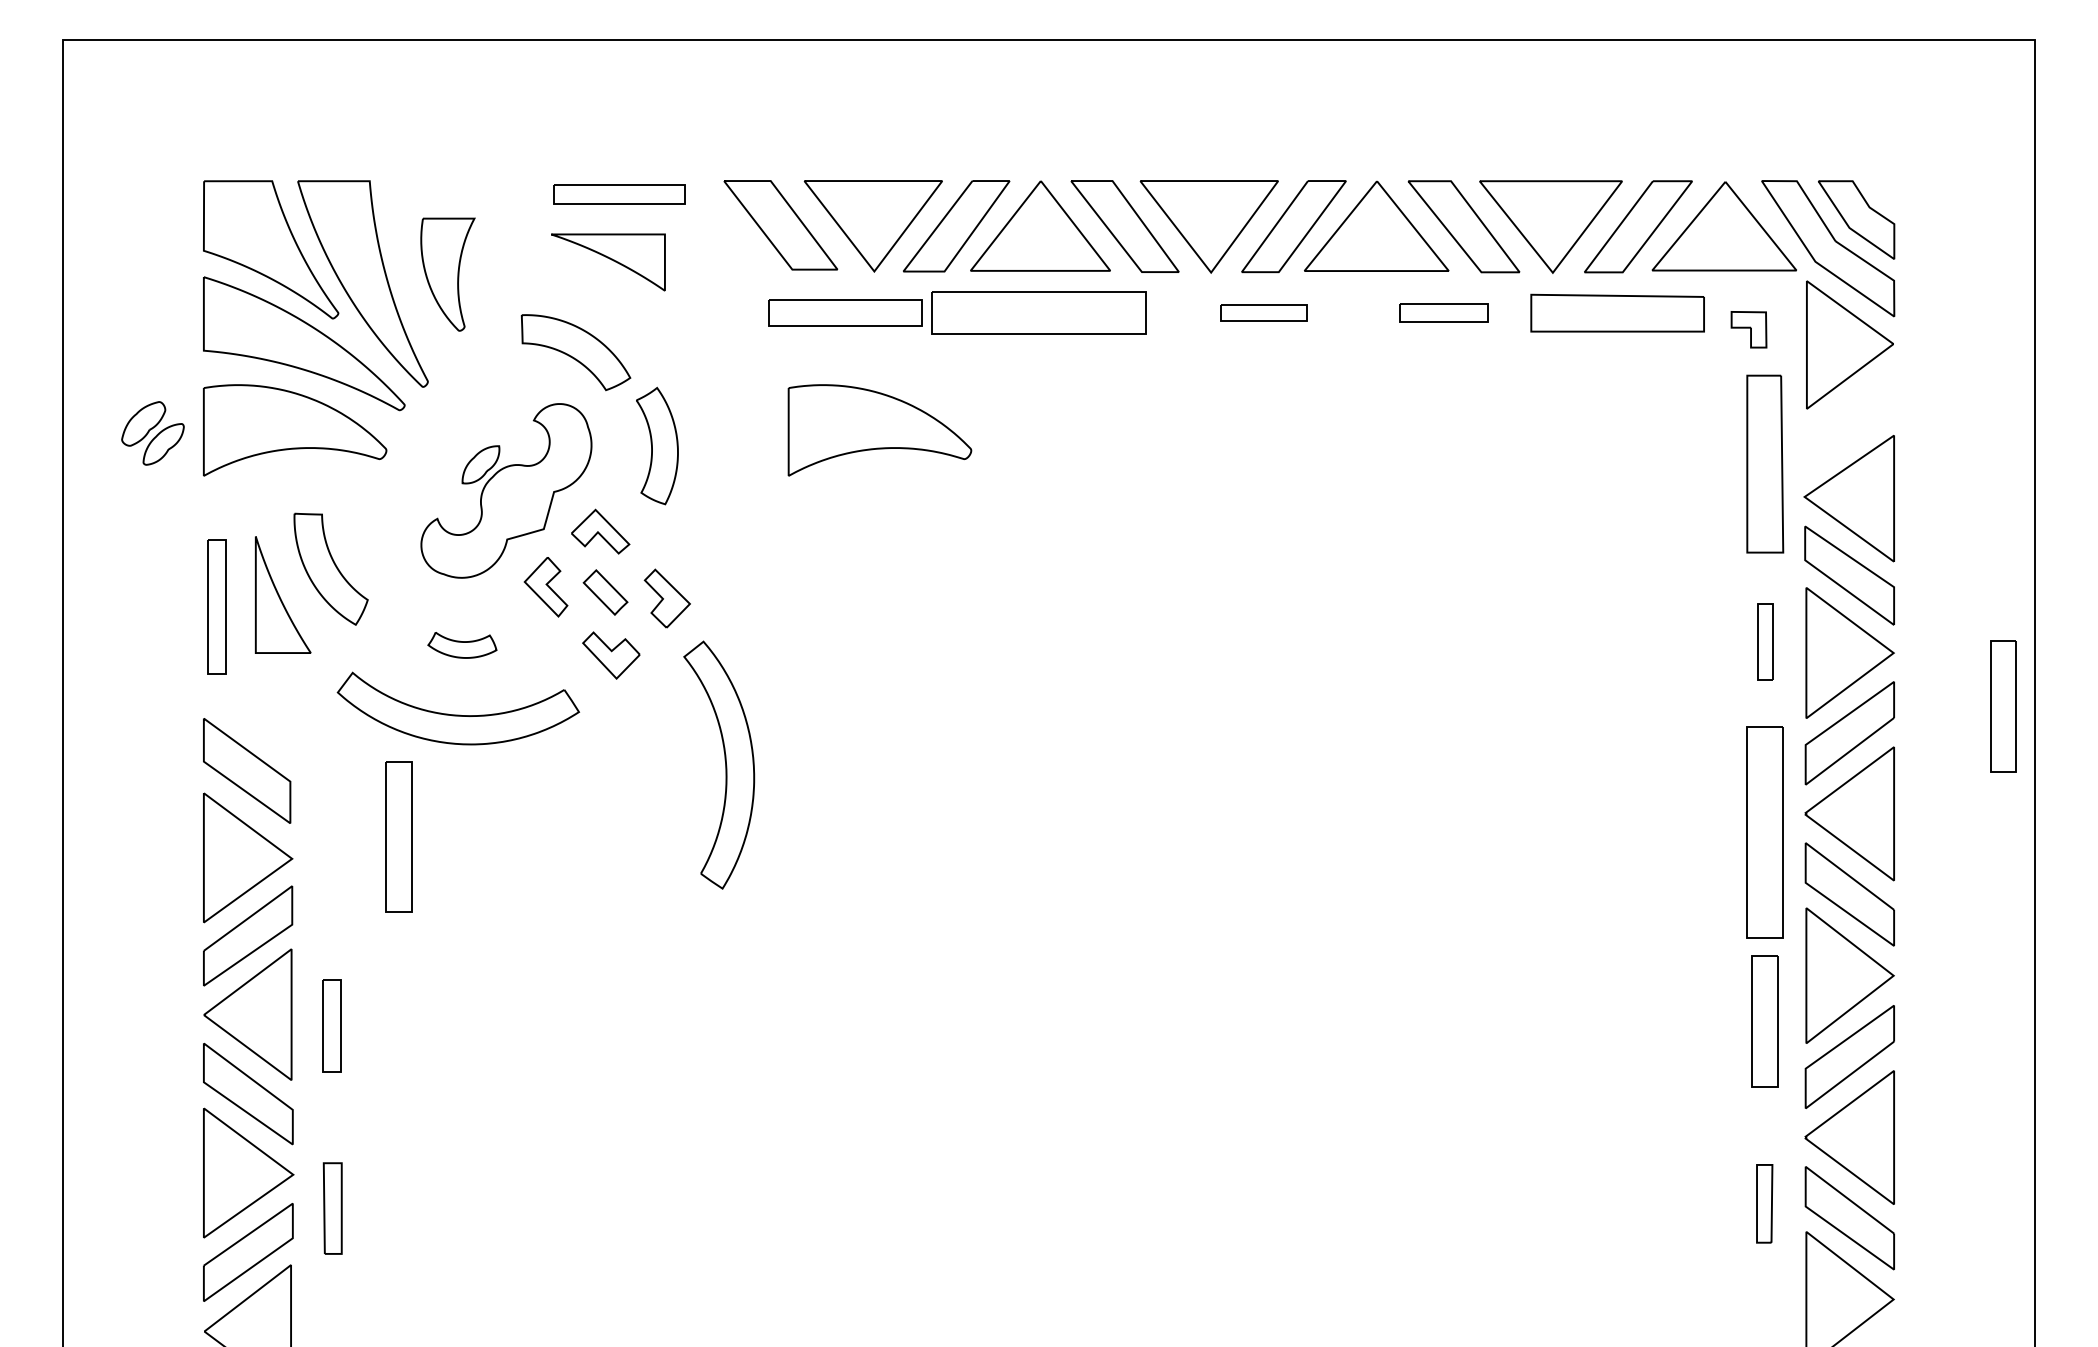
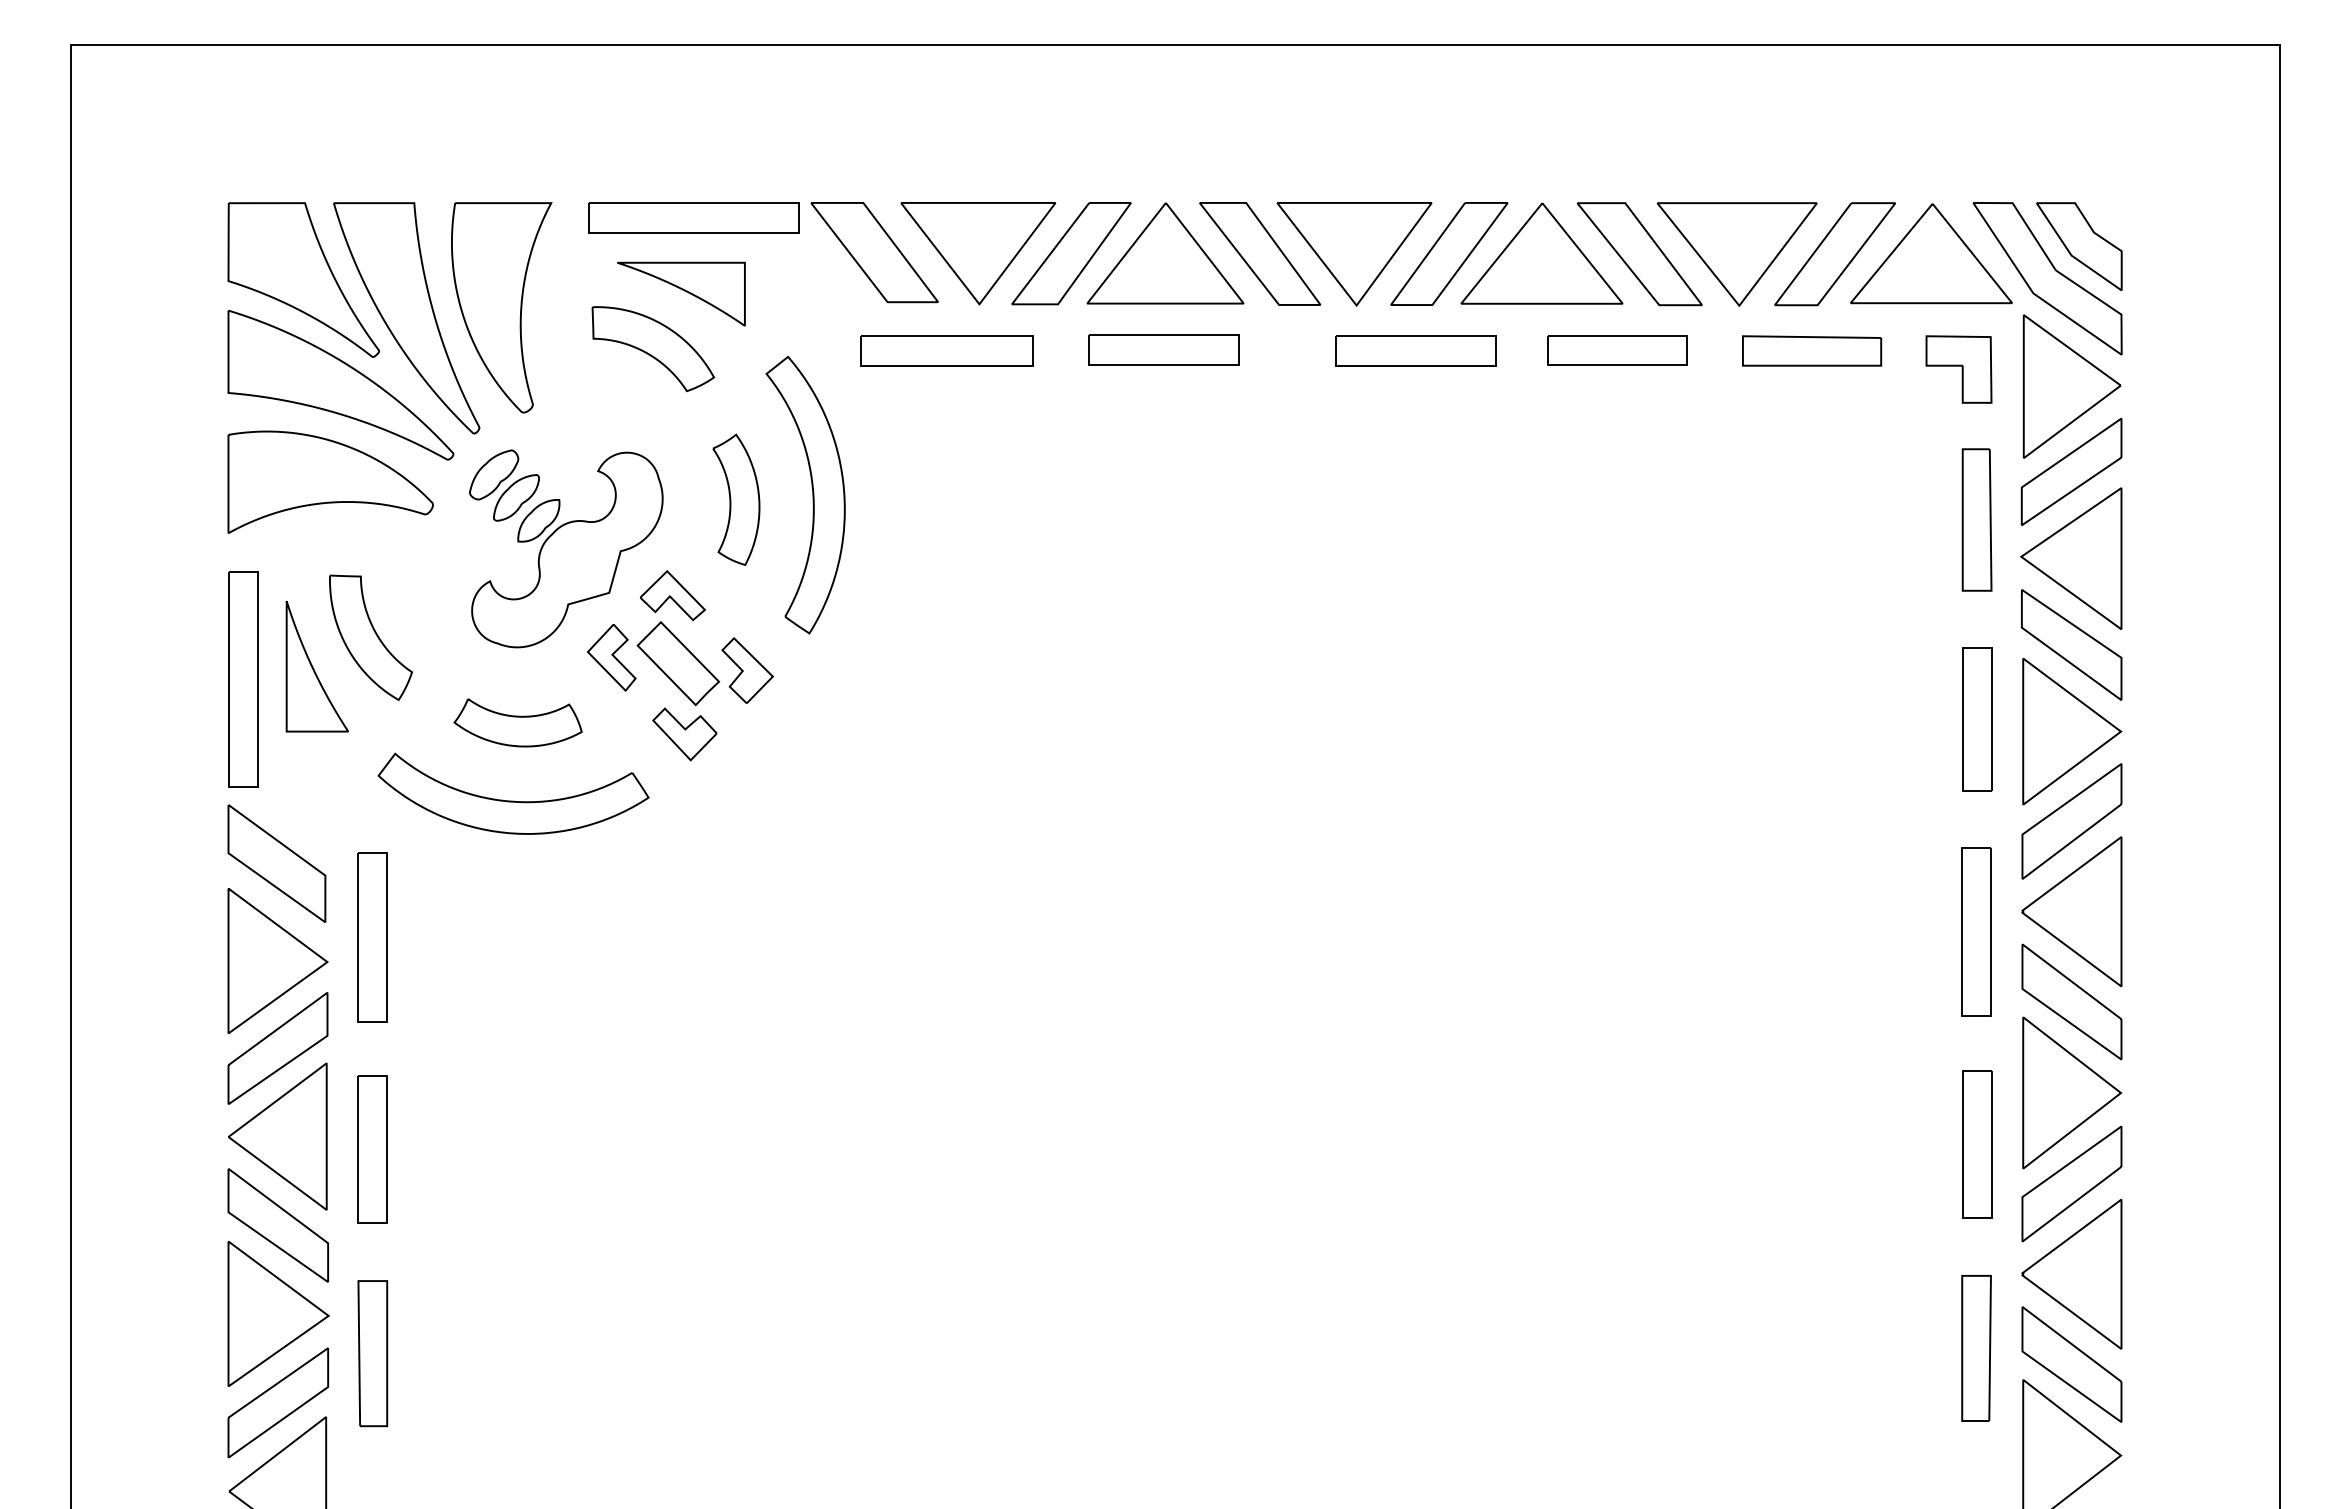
part: (619, 194) -> (693, 217), size x1.43
part: (447, 274) -> (501, 307), size x1.67
part: (1038, 311) -> (1163, 349), size x0.62
part: (1263, 312) -> (1415, 350), size x1.67
part: (1444, 312) -> (1617, 350), size x1.43
part: (1618, 312) -> (1812, 350), size x0.71
part: (1748, 329) -> (1958, 369), size x1.67
part: (576, 352) -> (653, 349), moved
part: (1849, 420) -> (2071, 471), added
part: (879, 429) -> (985, 481), removed
part: (152, 433) -> (504, 485), moved
part: (1764, 463) -> (1976, 519), size x0.71
part: (605, 592) -> (678, 663), size x1.67
part: (217, 606) -> (243, 679), size x1.43
part: (1765, 642) -> (1977, 719), size x1.67
part: (461, 644) -> (517, 722), size x1.67
part: (2003, 706) -> (2244, 791), removed
part: (725, 764) -> (812, 494), moved
part: (1764, 831) -> (1976, 931), size x0.71
part: (398, 836) -> (372, 937), moved
part: (332, 1026) -> (372, 1149), size x1.43
part: (1764, 1203) -> (1976, 1348), size x1.67
part: (332, 1208) -> (372, 1353), size x1.43

